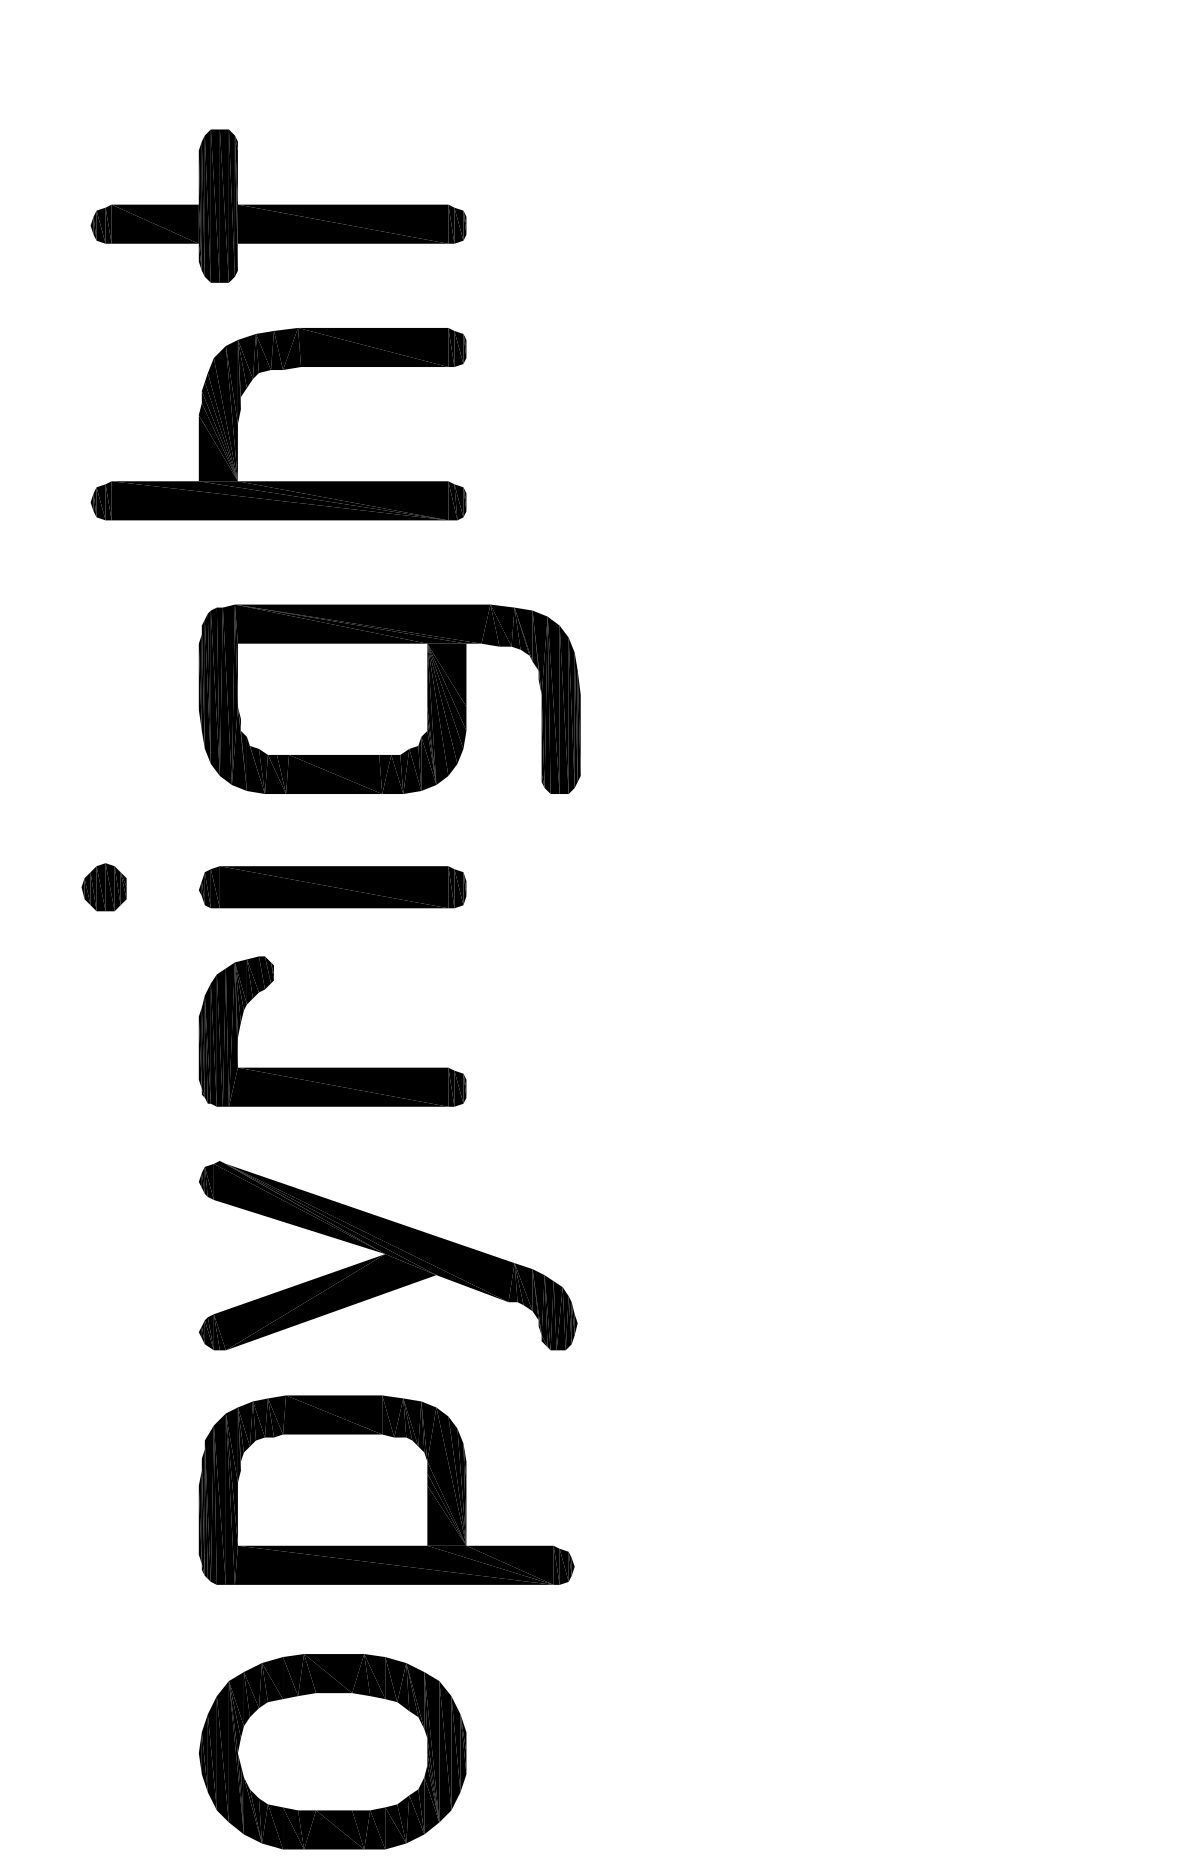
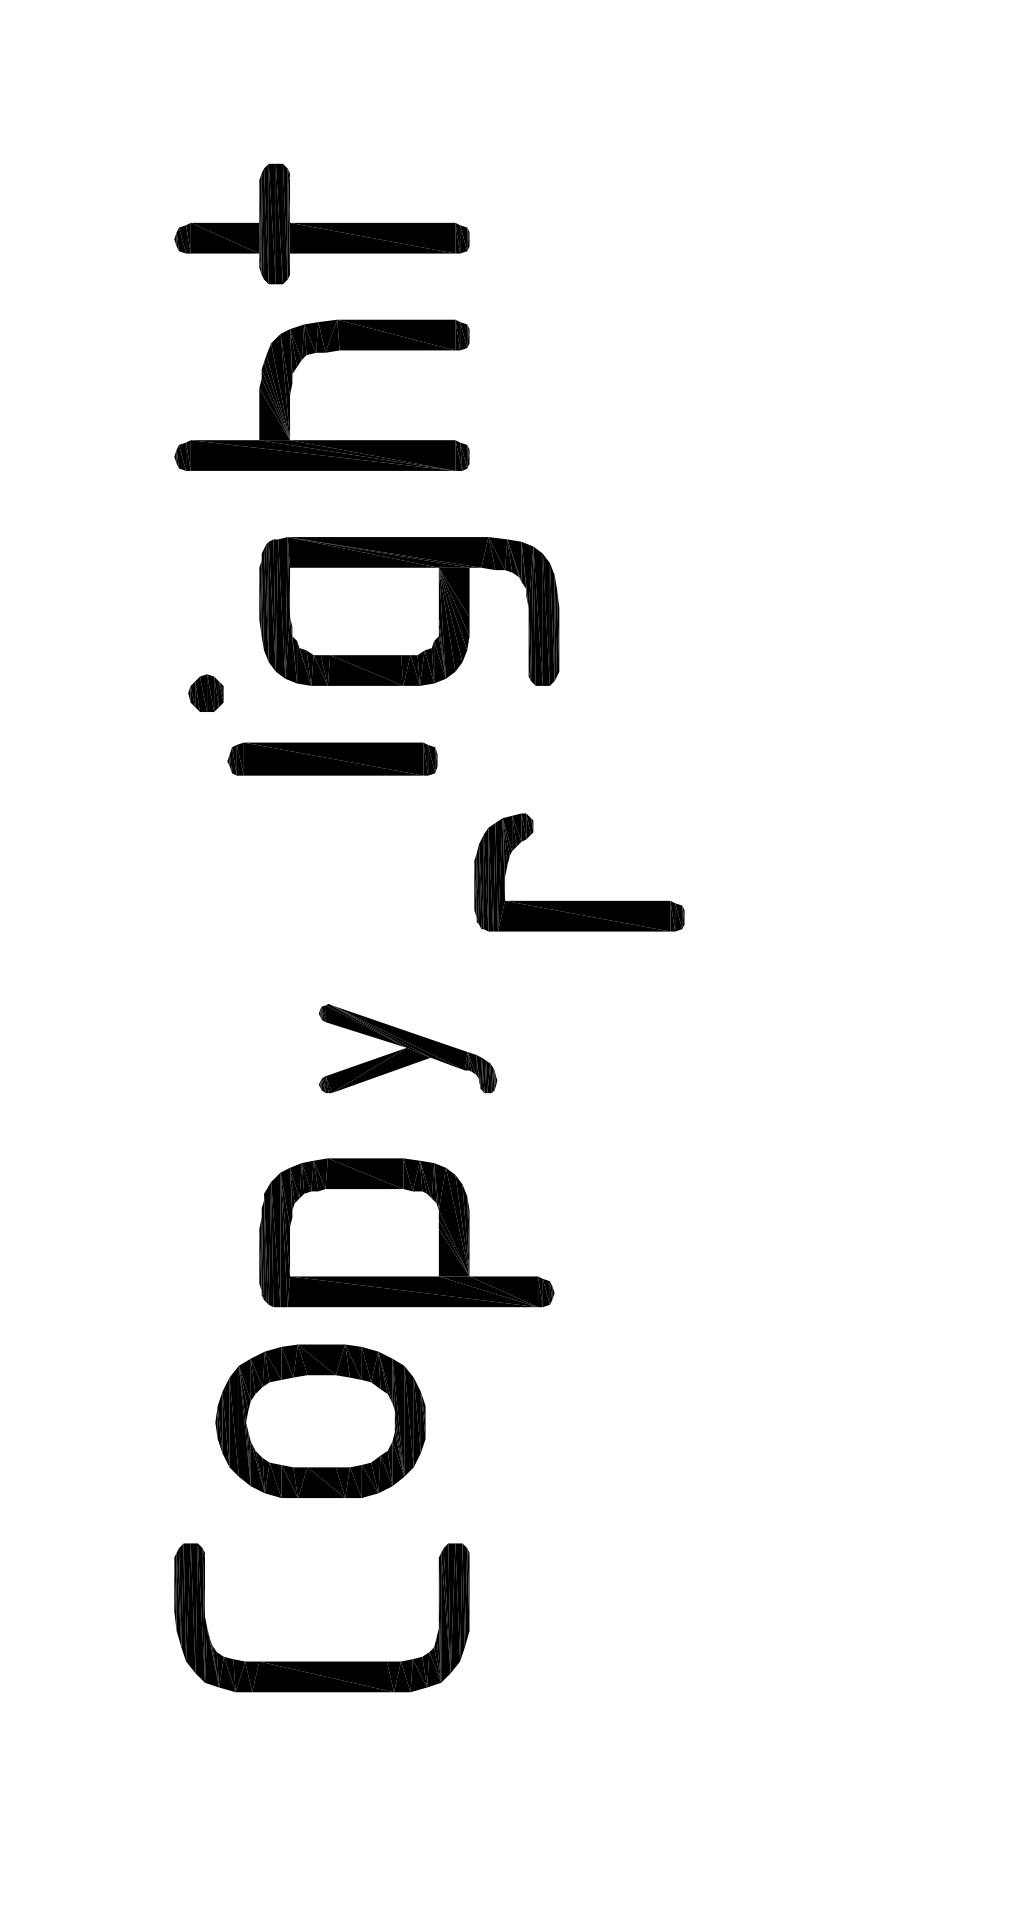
part: (103, 886) -> (205, 692), moved
part: (332, 886) -> (332, 758), moved
part: (332, 1067) -> (579, 900), moved
part: (387, 1255) -> (407, 1048), size x0.6
part: (332, 1750) -> (320, 1420), moved

